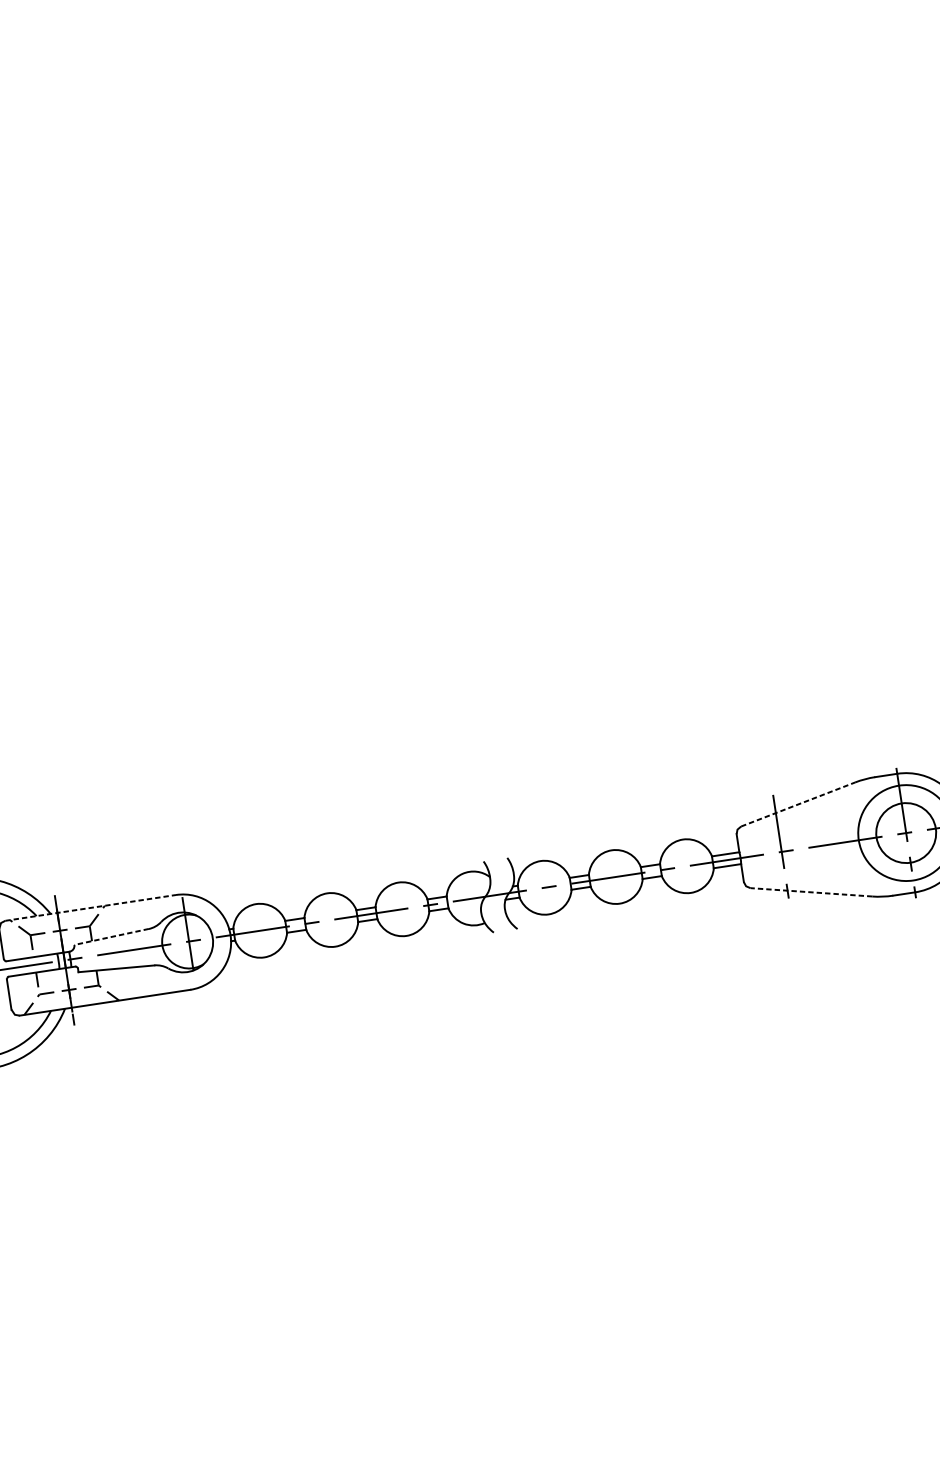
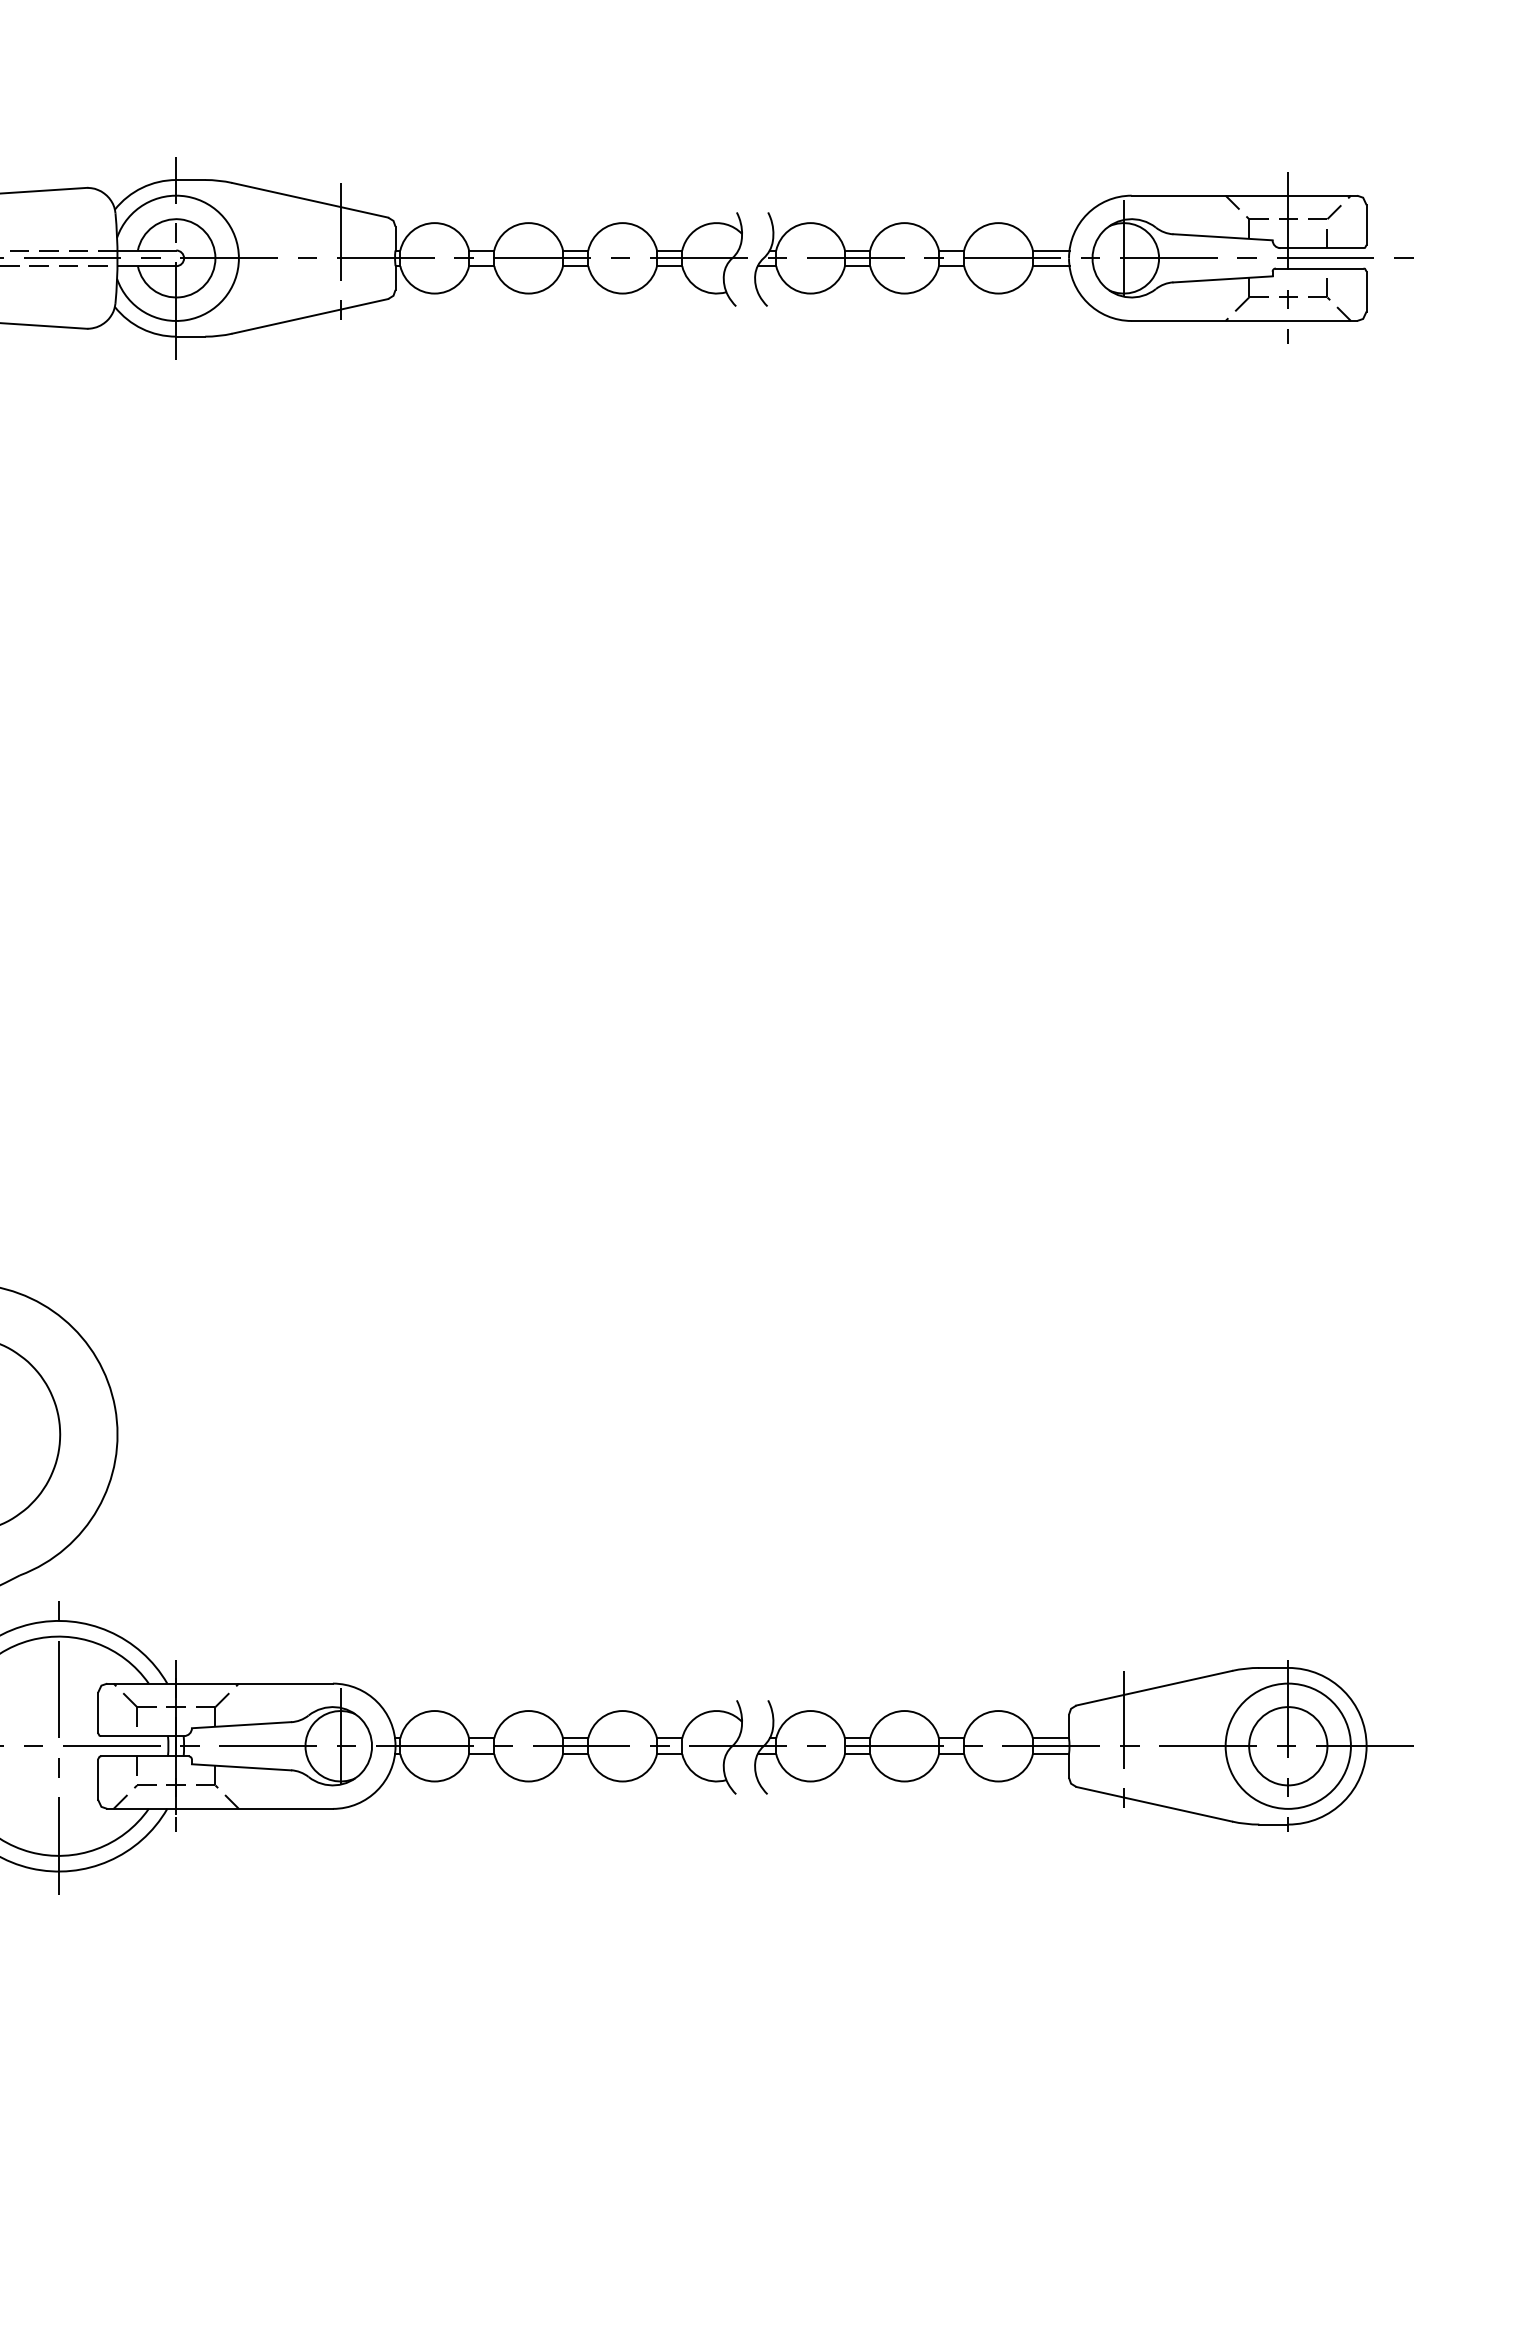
line: (798, 804) -> (1154, 1688), dashed -> solid
line: (811, 892) -> (1154, 1804), dashed -> solid
line: (90, 907) -> (220, 1683), dashed -> solid
line: (111, 937) -> (241, 1725), dashed -> solid

